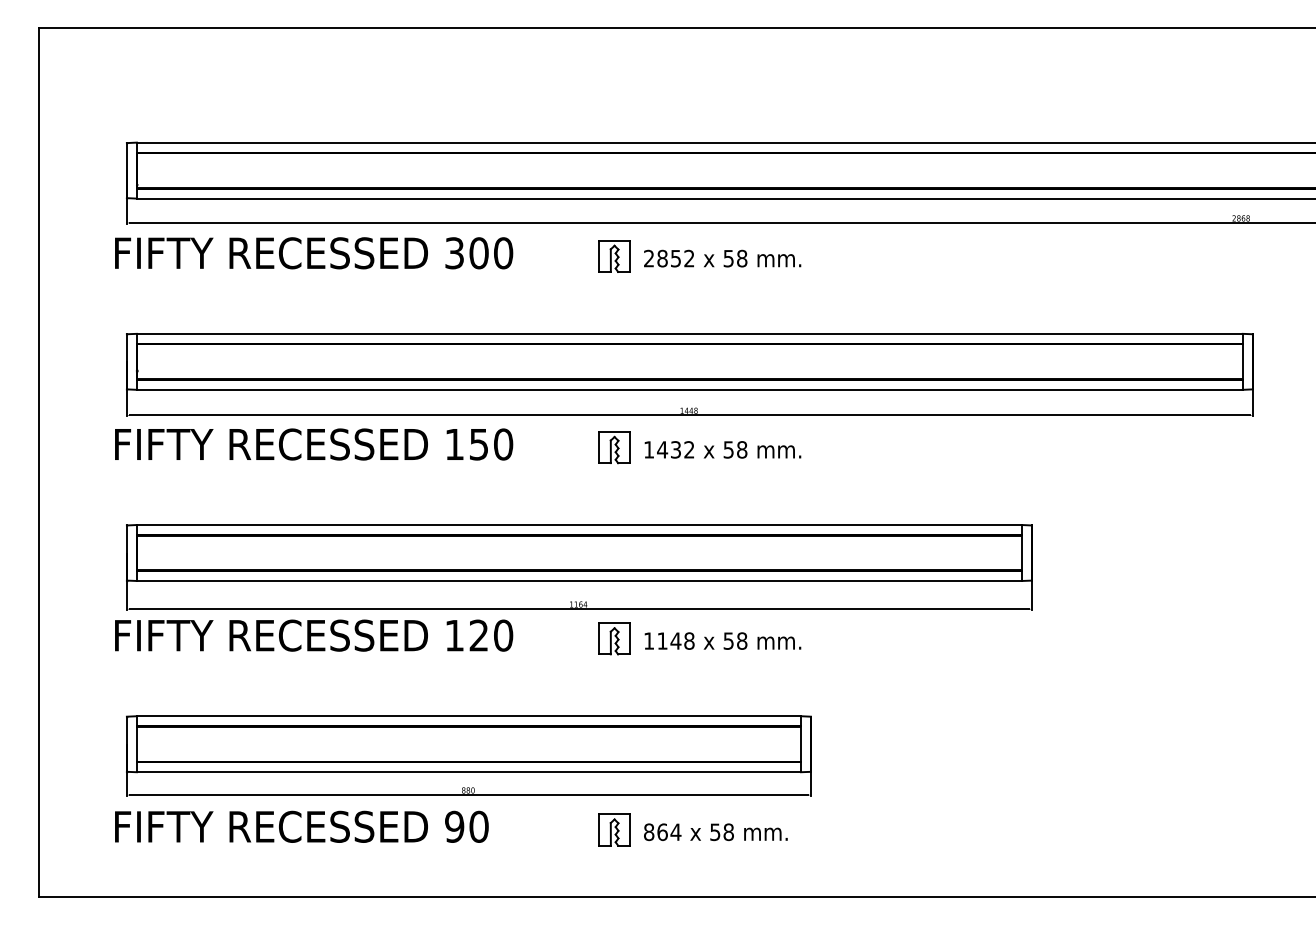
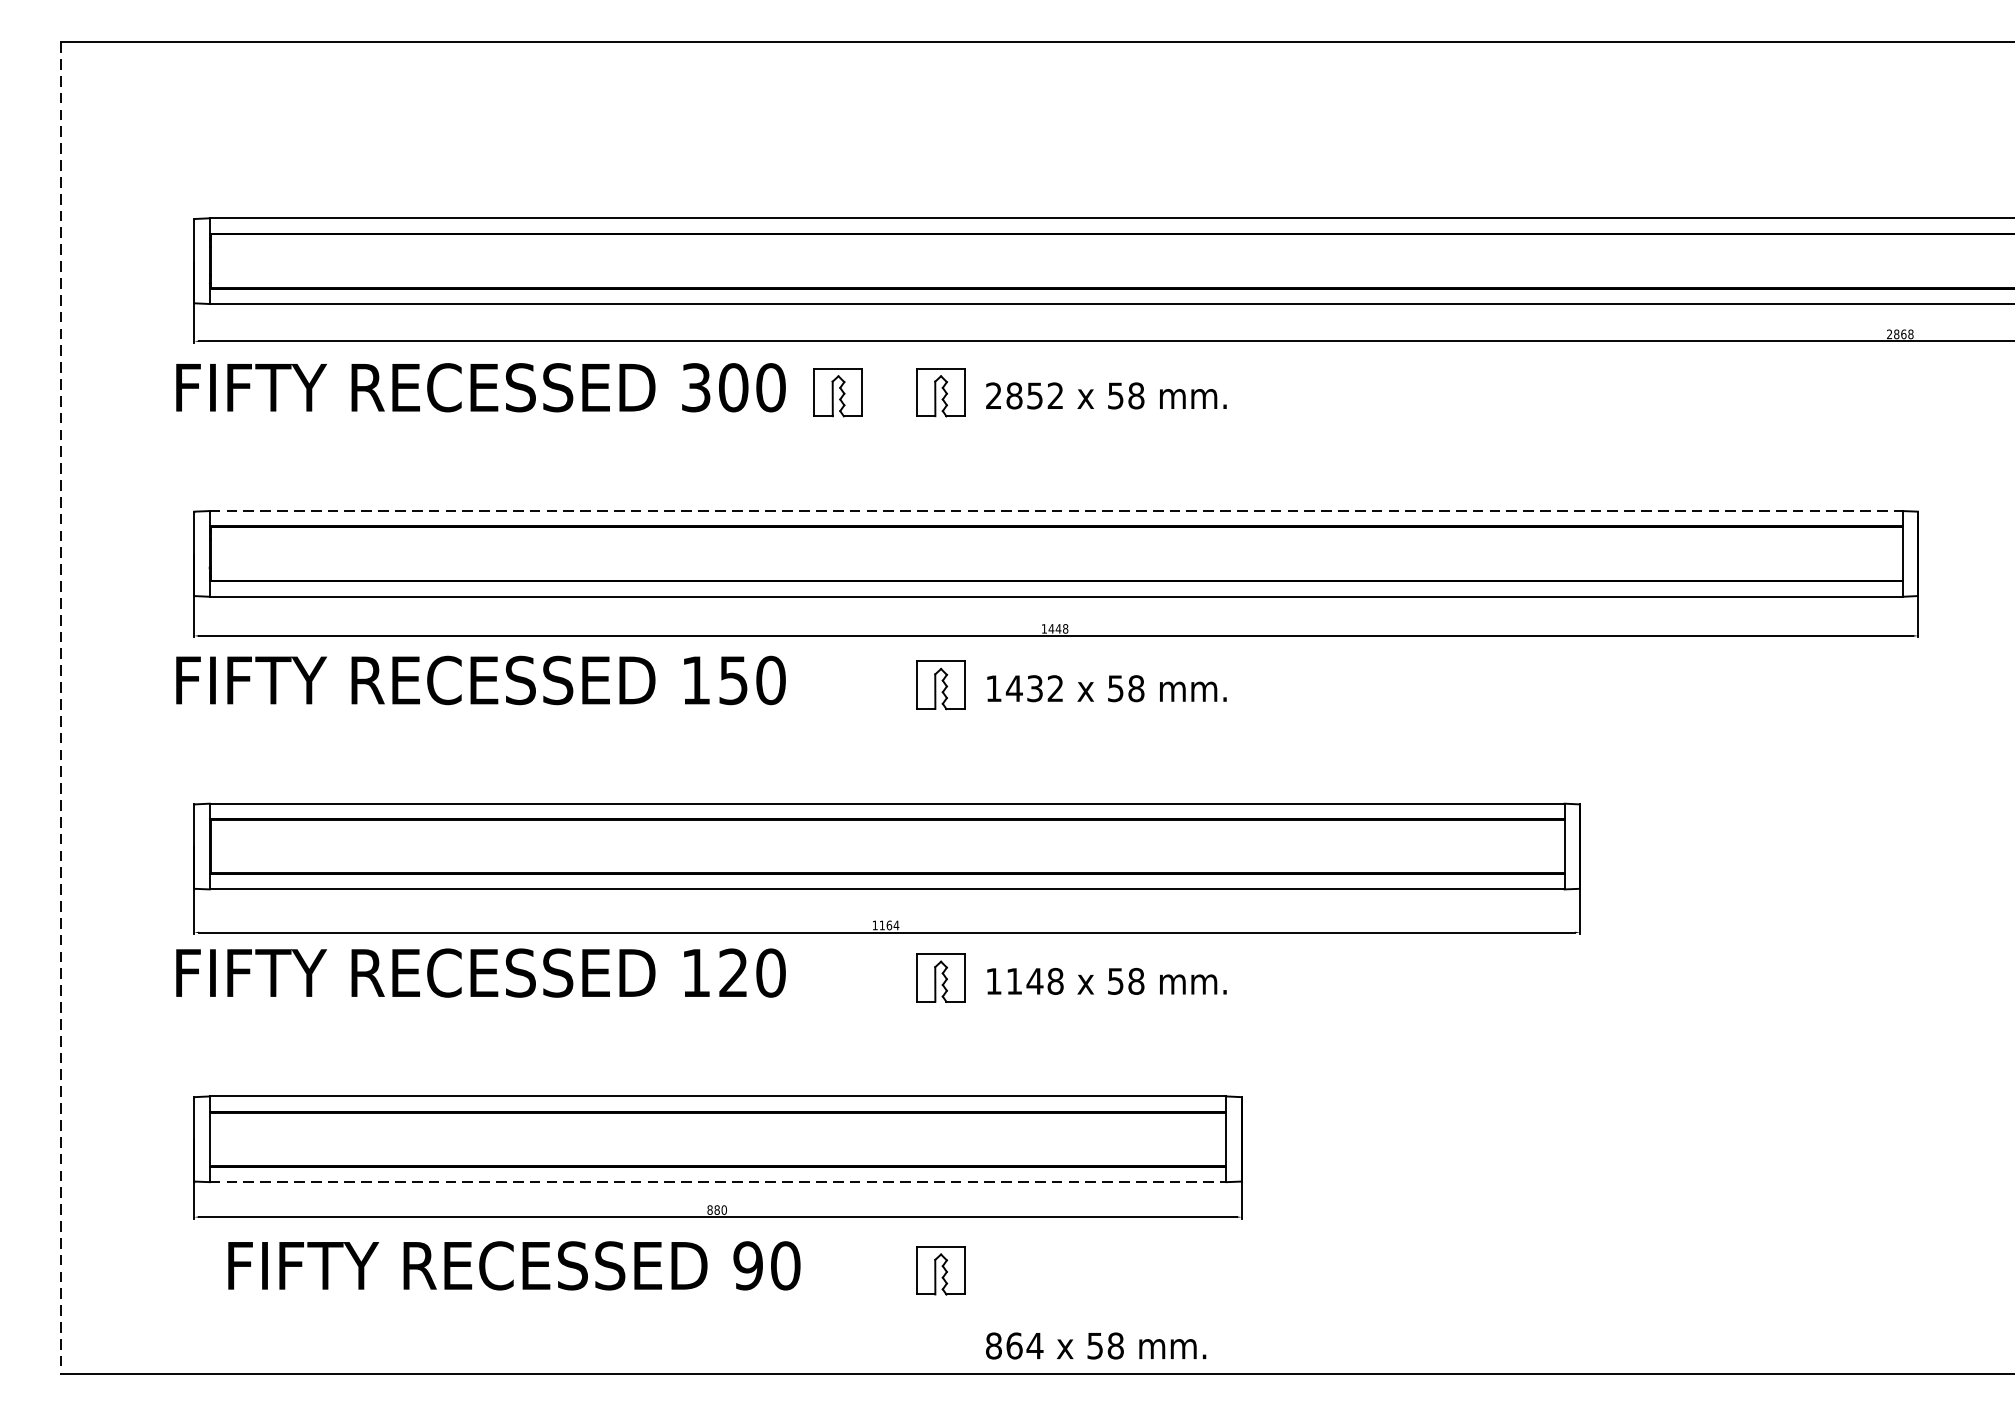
part: (547, 256) -> (838, 392), added
line: (689, 333) -> (1055, 510), solid -> dashed
line: (39, 462) -> (60, 708), solid -> dashed
line: (469, 772) -> (718, 1182), solid -> dashed
text: (301, 826) -> (513, 1265), moved
text: (715, 832) -> (1095, 1346), moved

